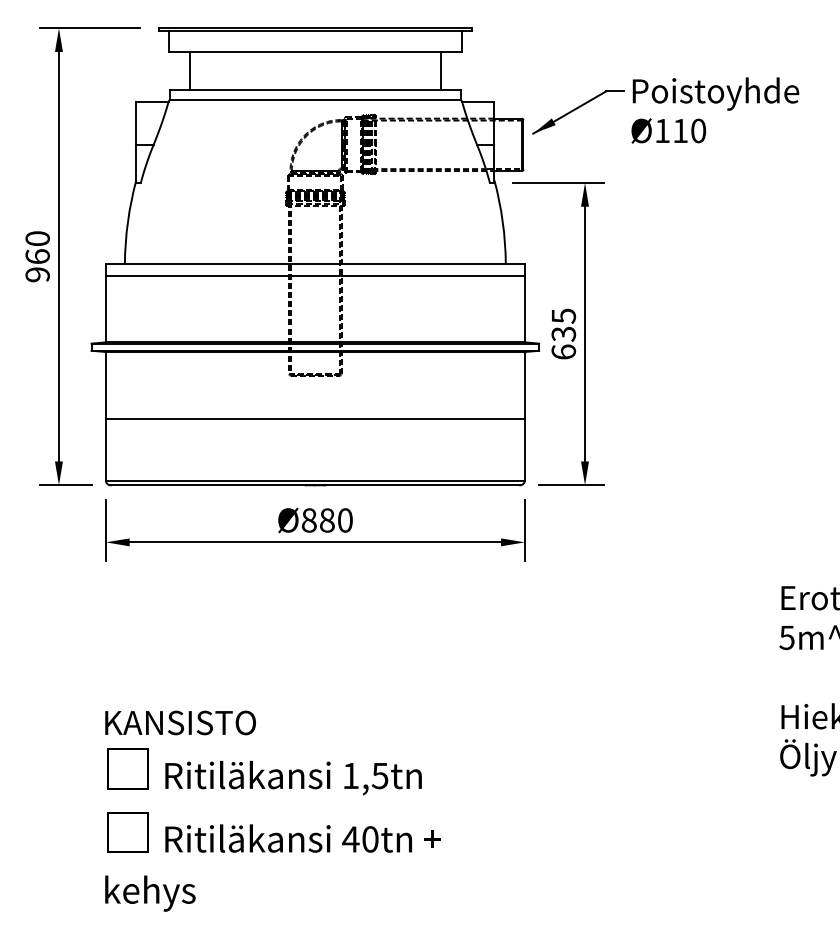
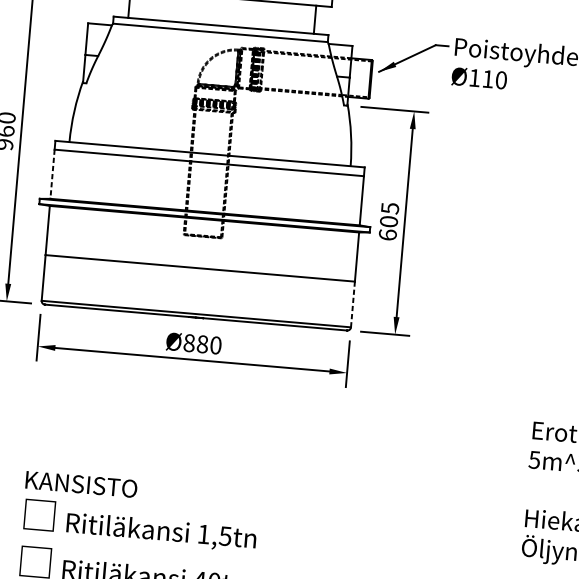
line: (105, 309) -> (52, 174), solid -> dashed
text: (563, 333) -> (388, 221), 635 -> 605
line: (524, 449) -> (352, 304), solid -> dashed

